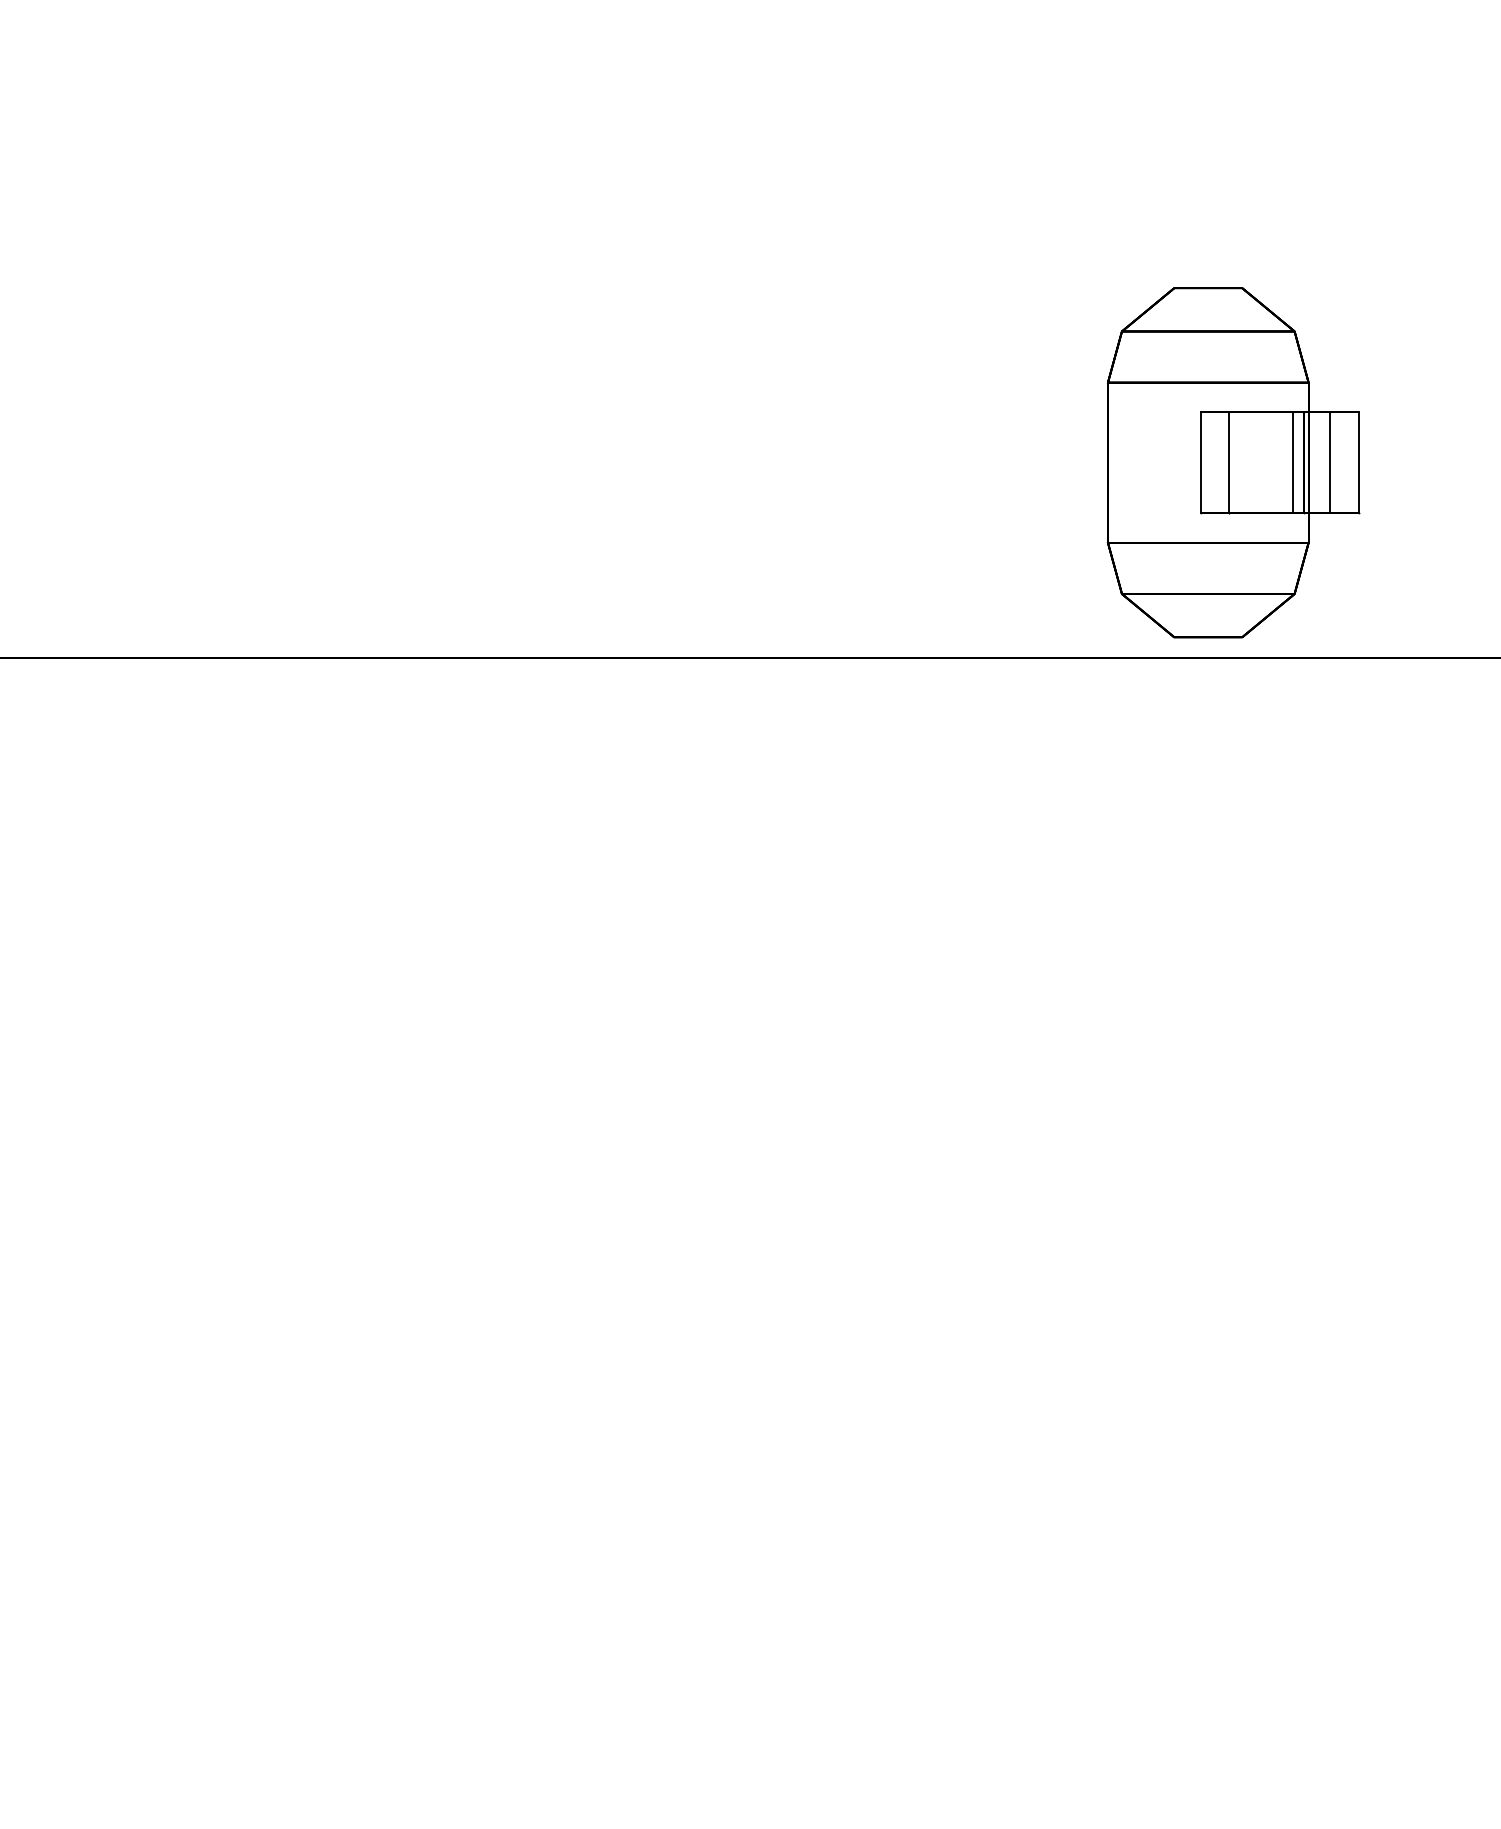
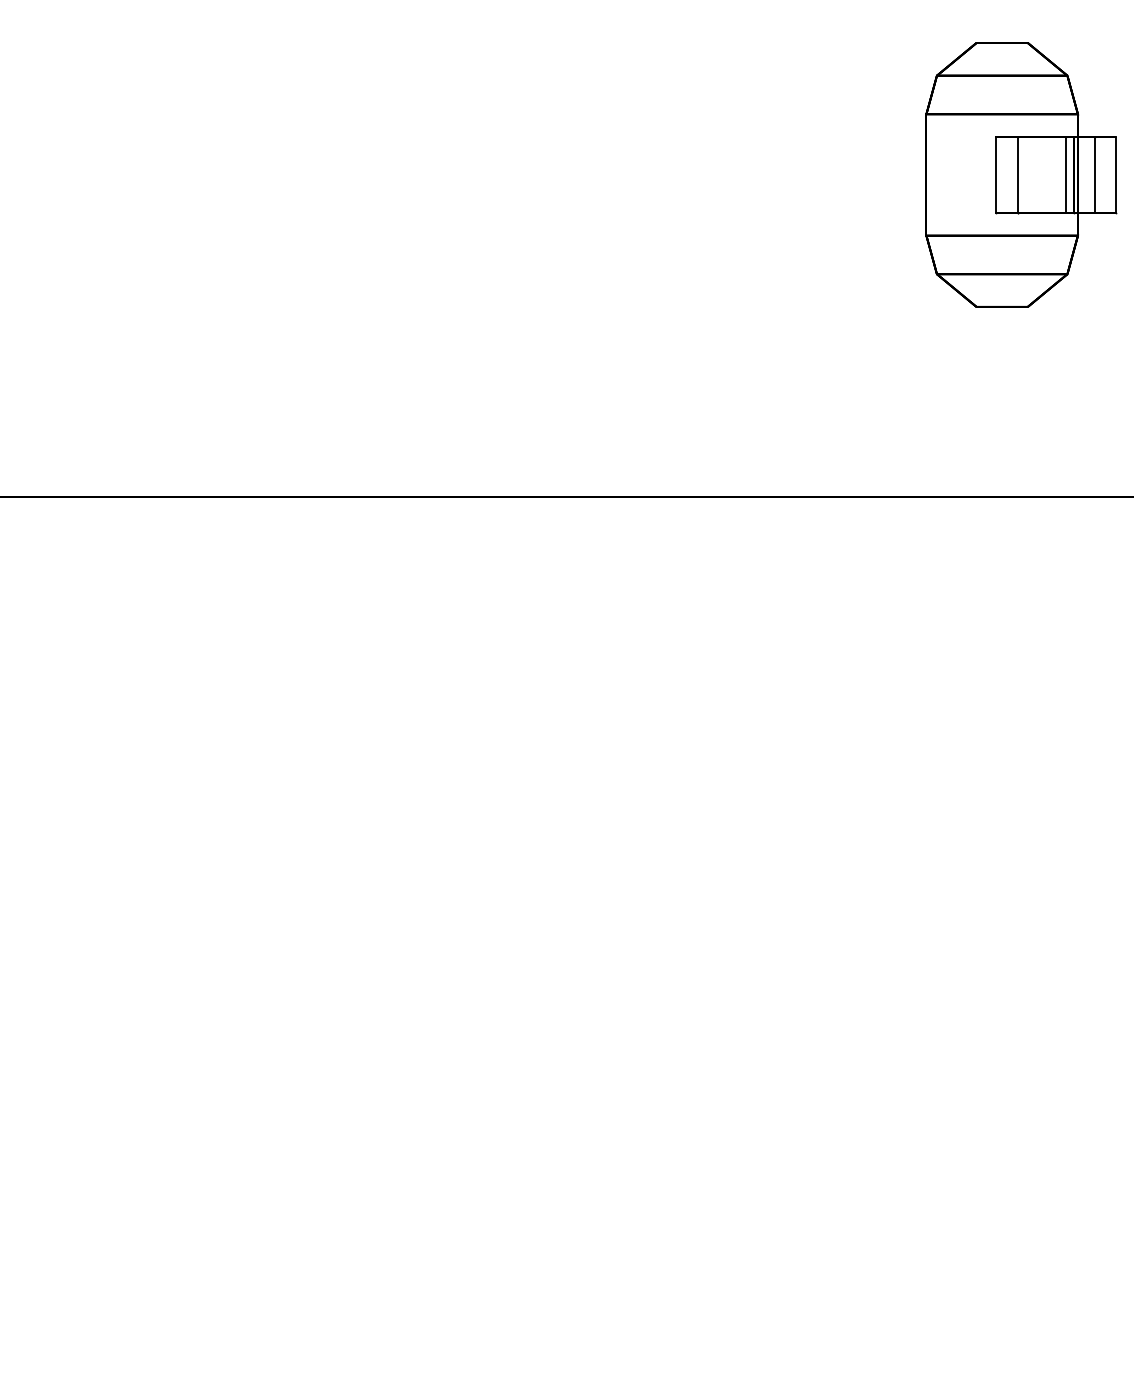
part: (1233, 462) -> (1021, 174), moved

